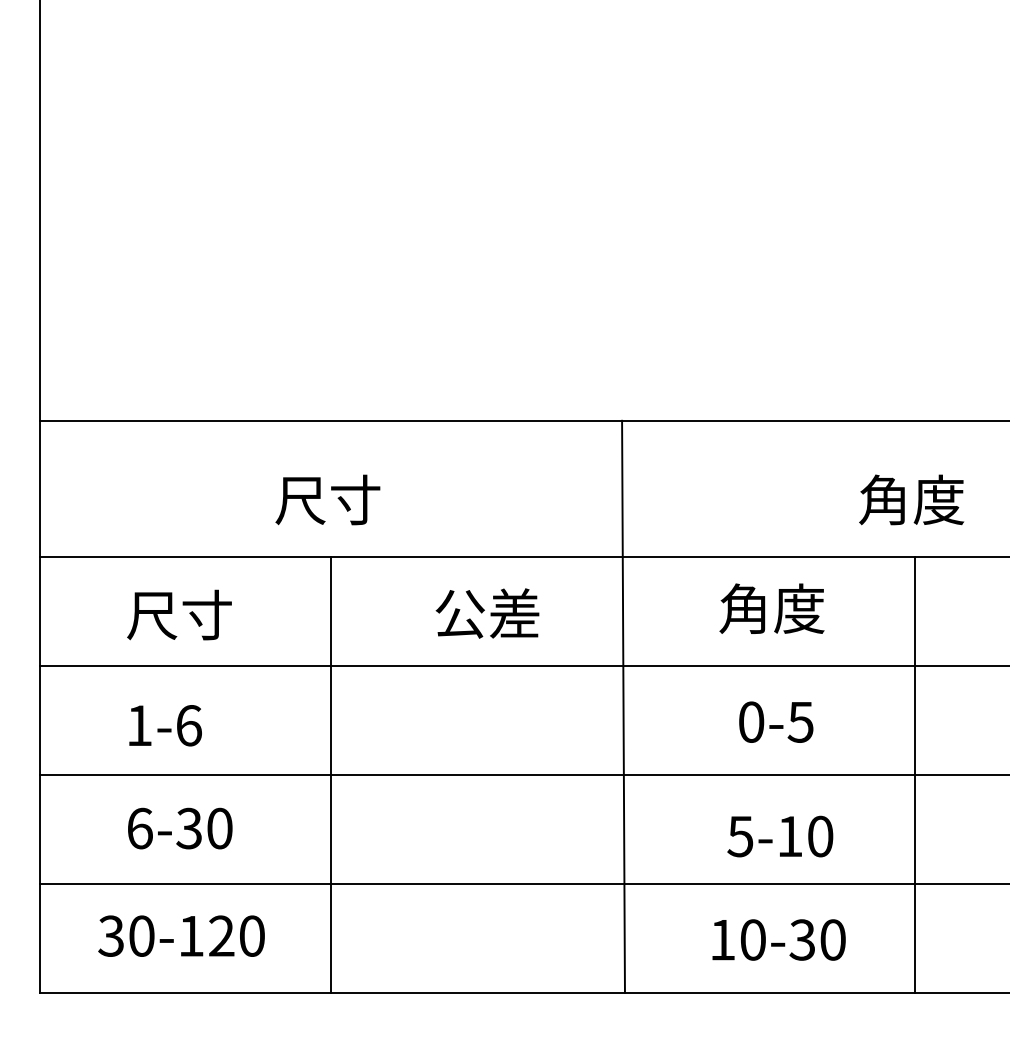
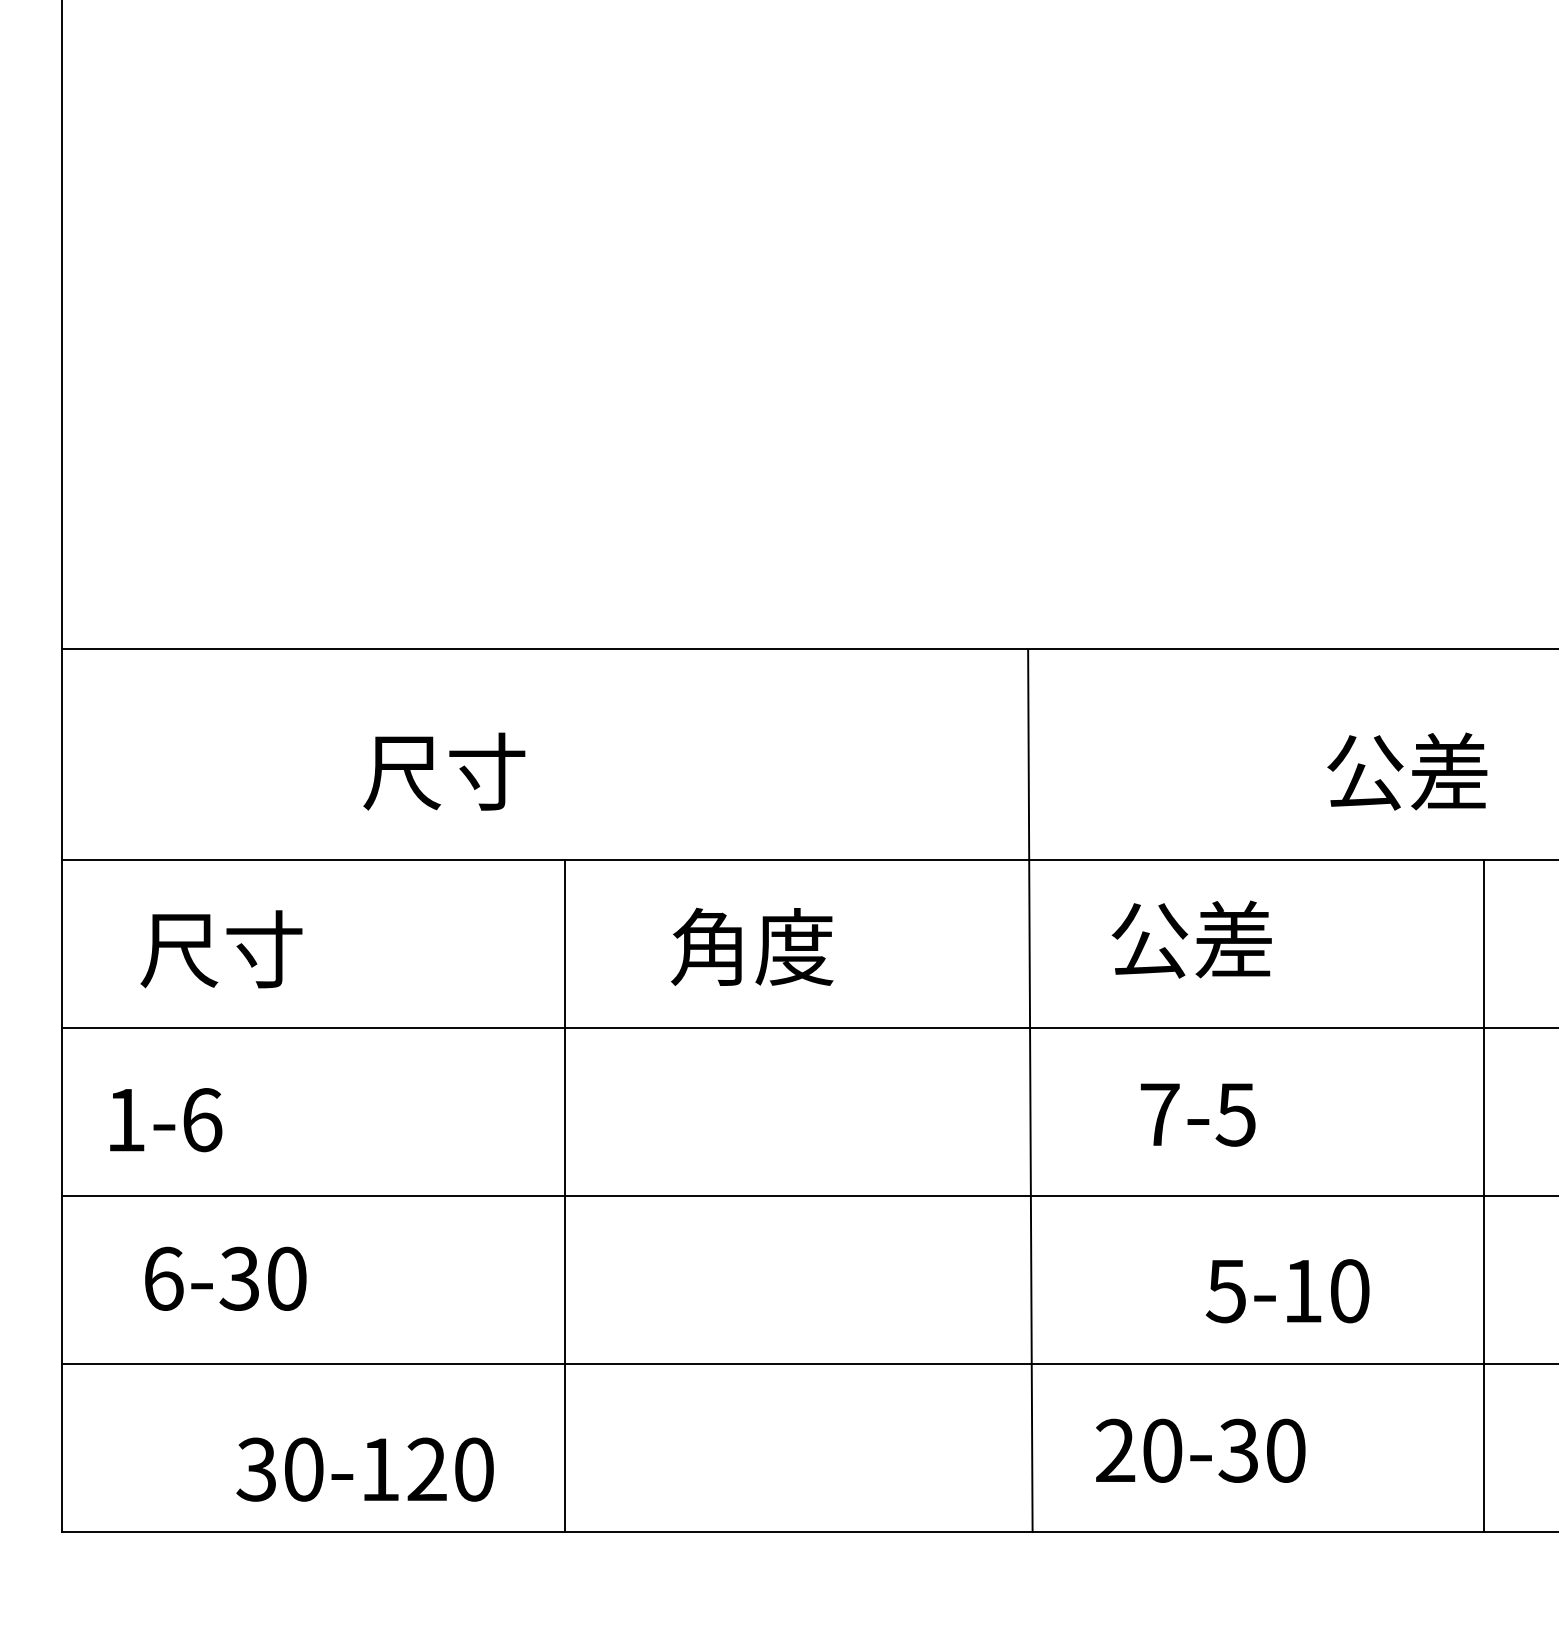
text: (327, 499) -> (443, 770), moved
text: (911, 499) -> (1406, 770), 角度 -> 公差
text: (771, 608) -> (1190, 939), 角度 -> 公差
text: (486, 613) -> (750, 946), 公差 -> 角度
text: (179, 614) -> (221, 948), moved
line: (623, 706) -> (1030, 1090), moved
text: (751, 721) -> (1159, 1113), 0-5 -> 7-5
text: (165, 725) -> (165, 1119), moved
line: (331, 774) -> (565, 1195), moved
line: (915, 774) -> (1484, 1195), moved
text: (180, 828) -> (226, 1278), moved
text: (780, 836) -> (1288, 1291), moved
text: (181, 935) -> (365, 1468), moved
text: (722, 939) -> (1115, 1450), 10-30 -> 20-30

